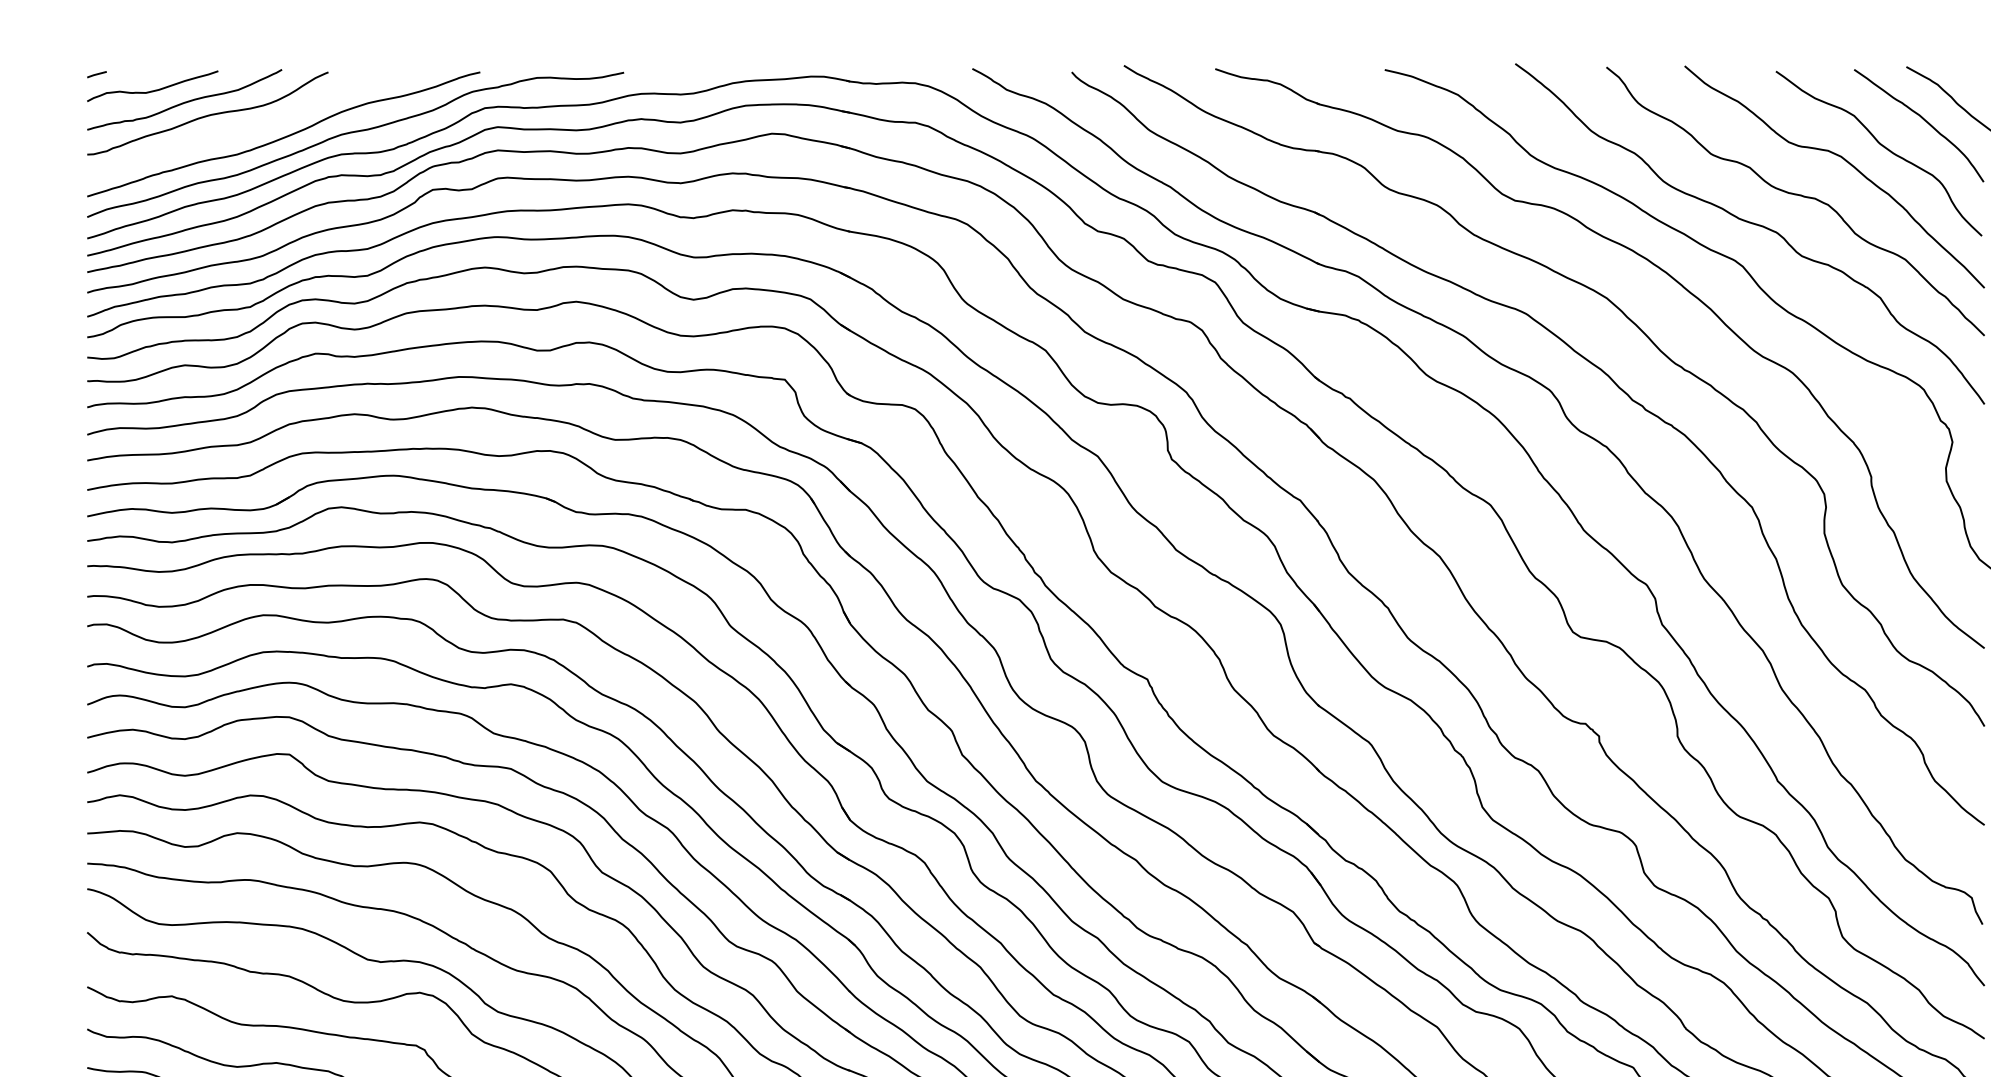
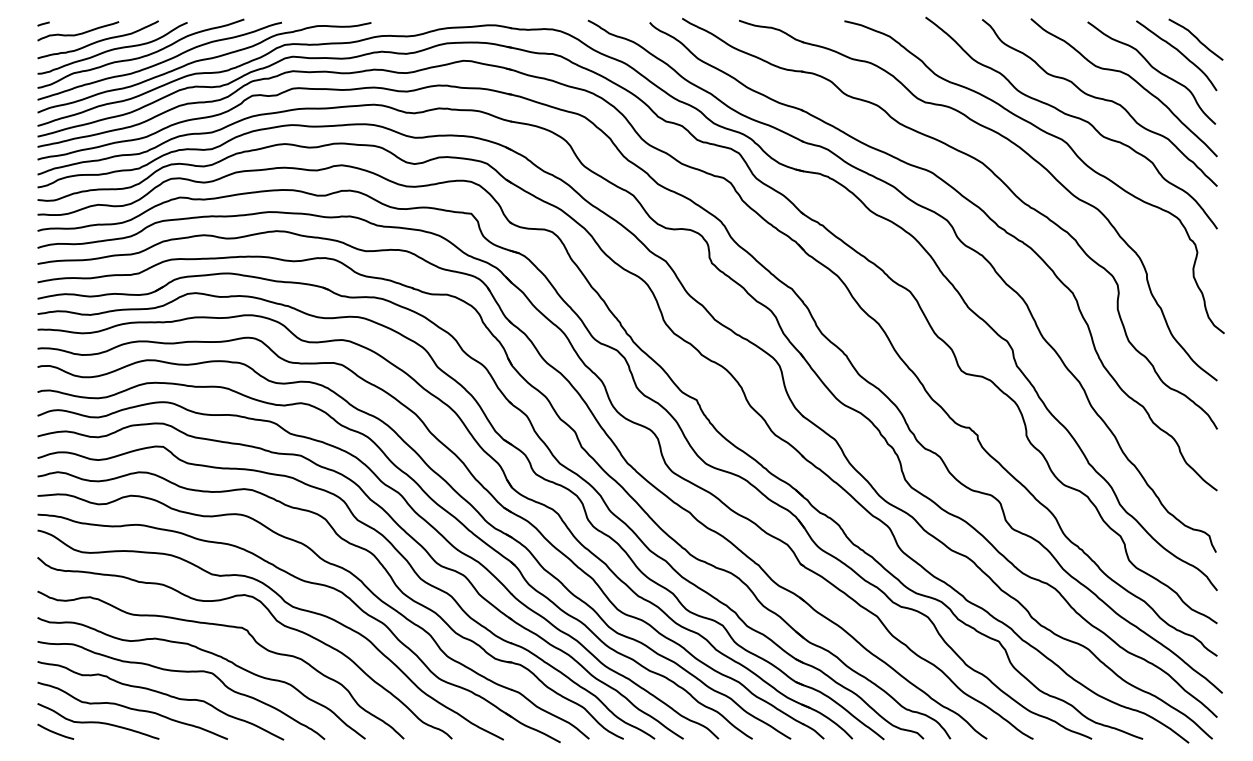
curve: (252, 126) -> (140, 56), added

